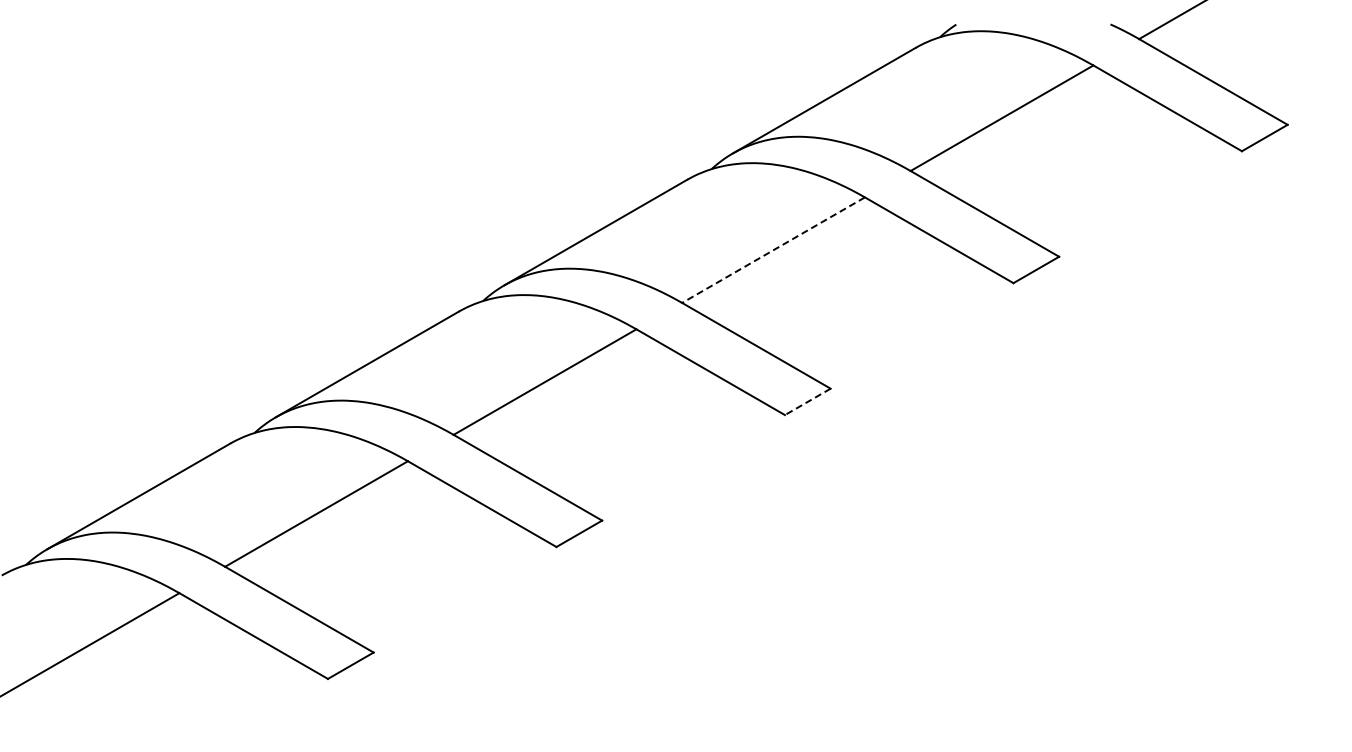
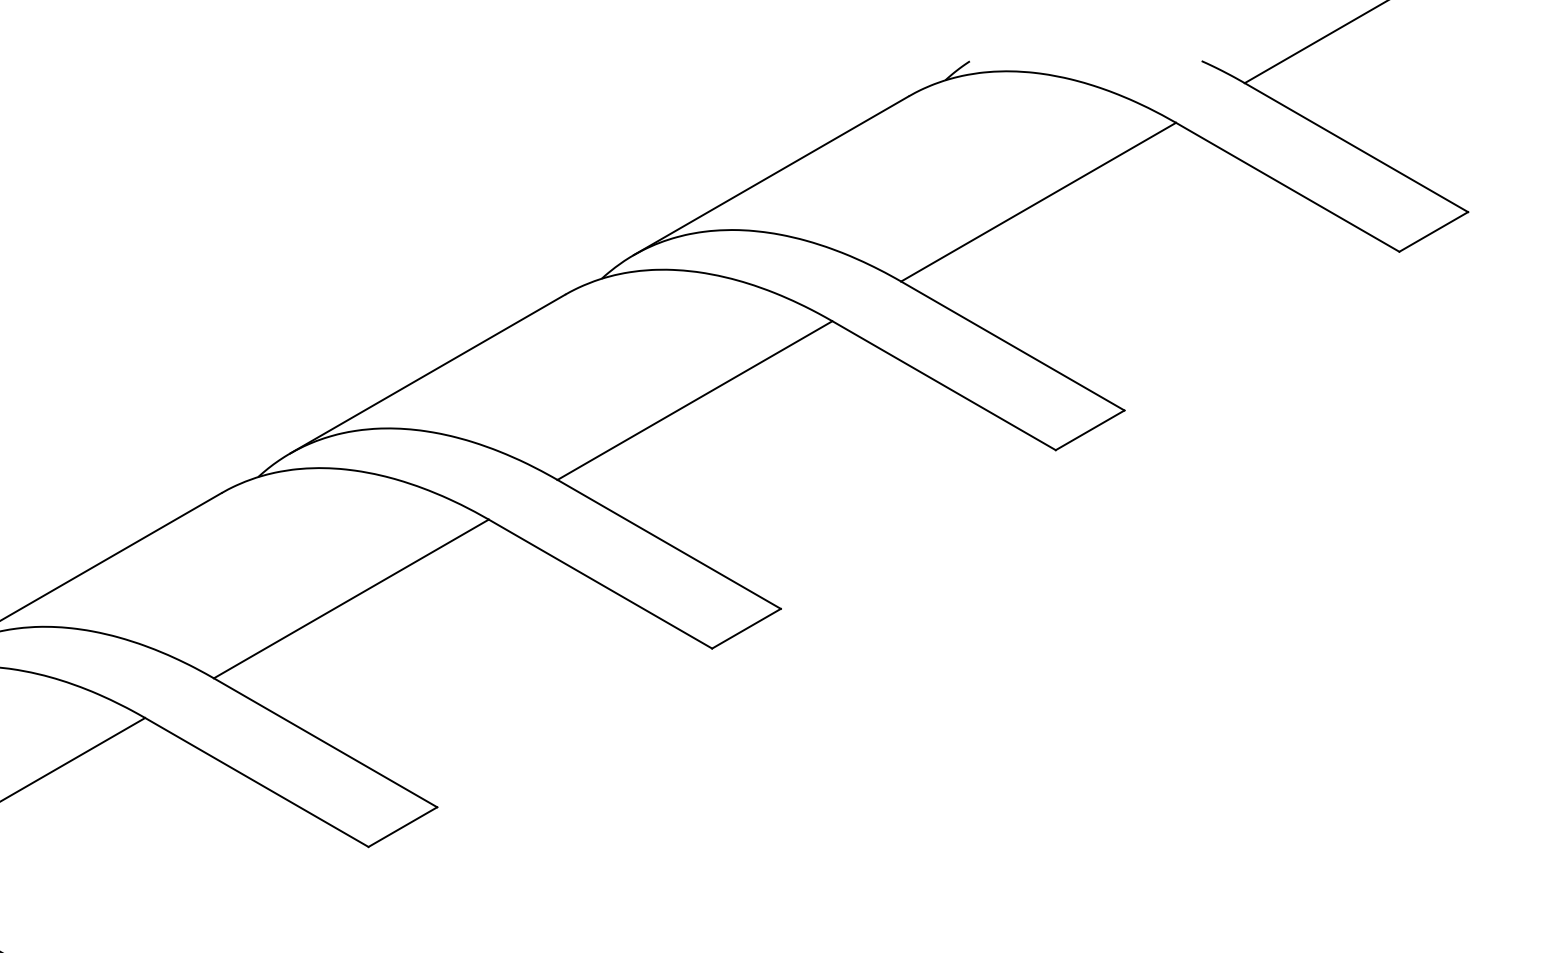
line: (773, 250) -> (694, 401), dashed -> solid
line: (807, 402) -> (746, 629), dashed -> solid

